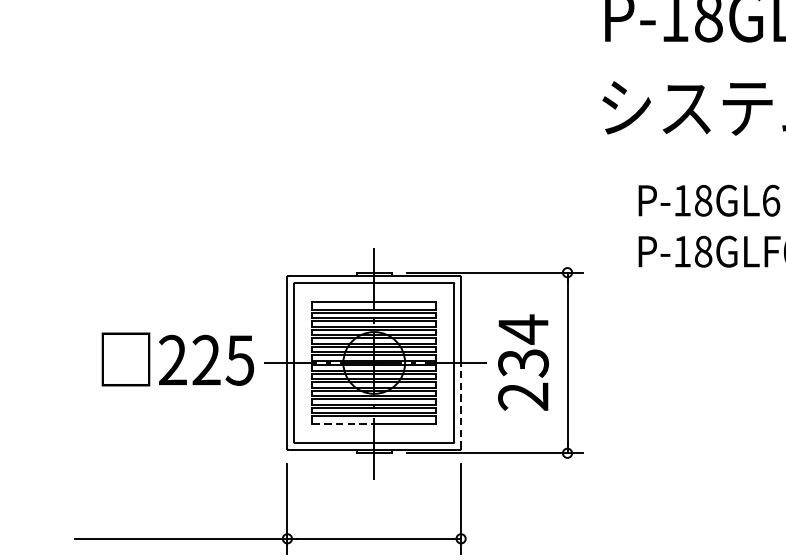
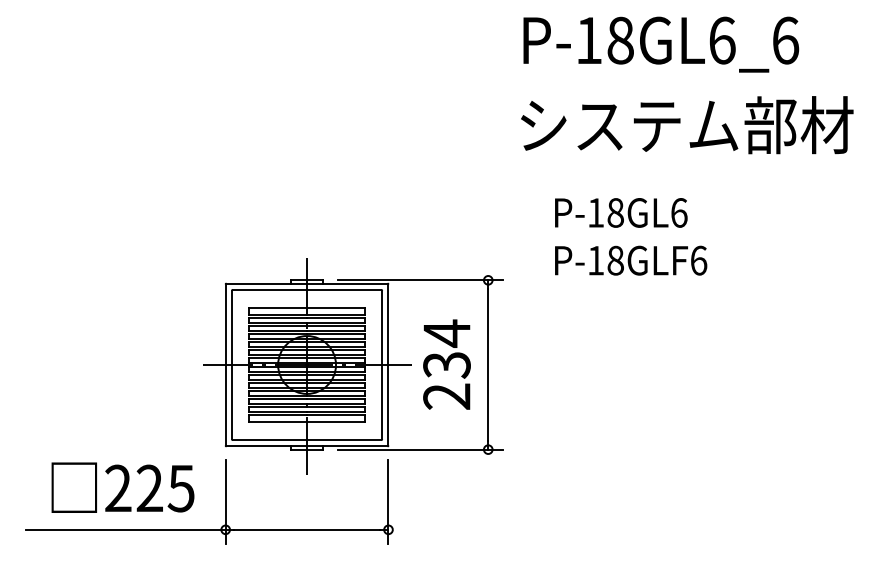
text: (177, 359) -> (122, 487), moved
line: (461, 405) -> (388, 404), dashed -> solid
line: (343, 424) -> (278, 422), dashed -> solid

